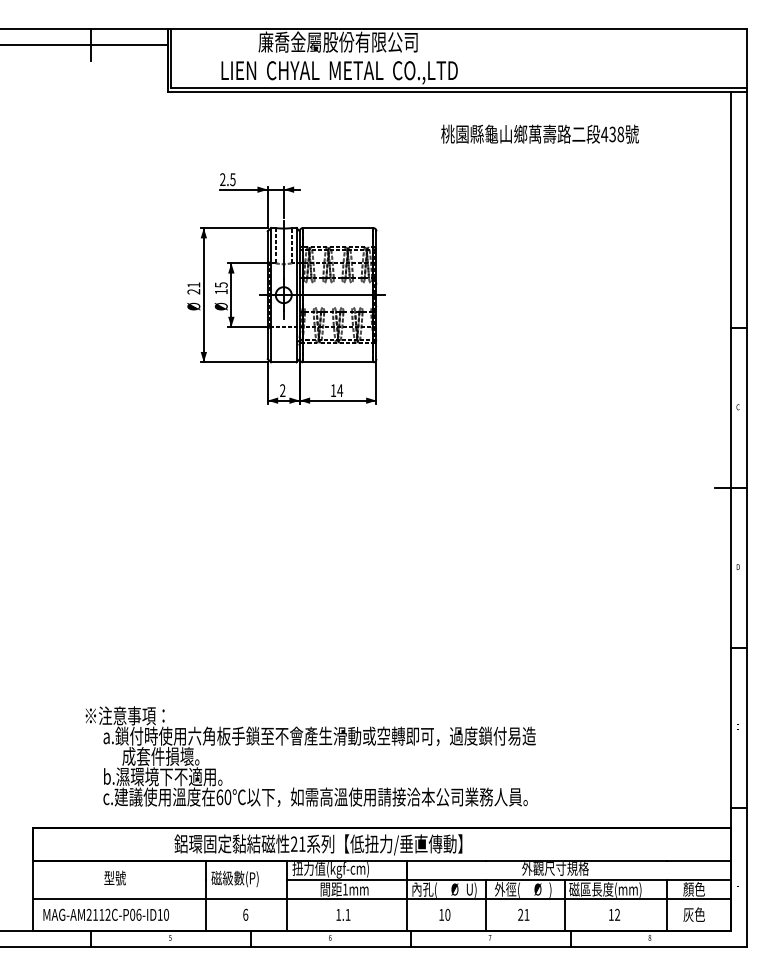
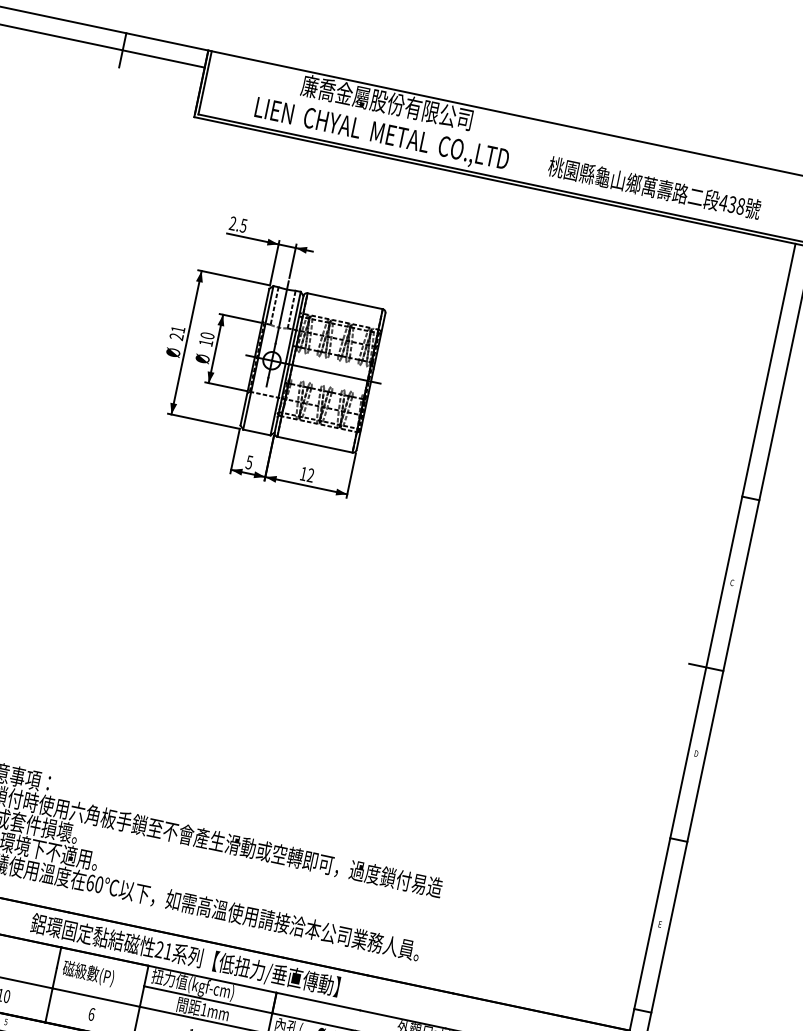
text: (539, 133) -> (654, 187), moved
text: (220, 284) -> (206, 335), 15 -> 10
text: (282, 390) -> (249, 462), 2 -> 5
text: (340, 390) -> (311, 475), 14 -> 12

